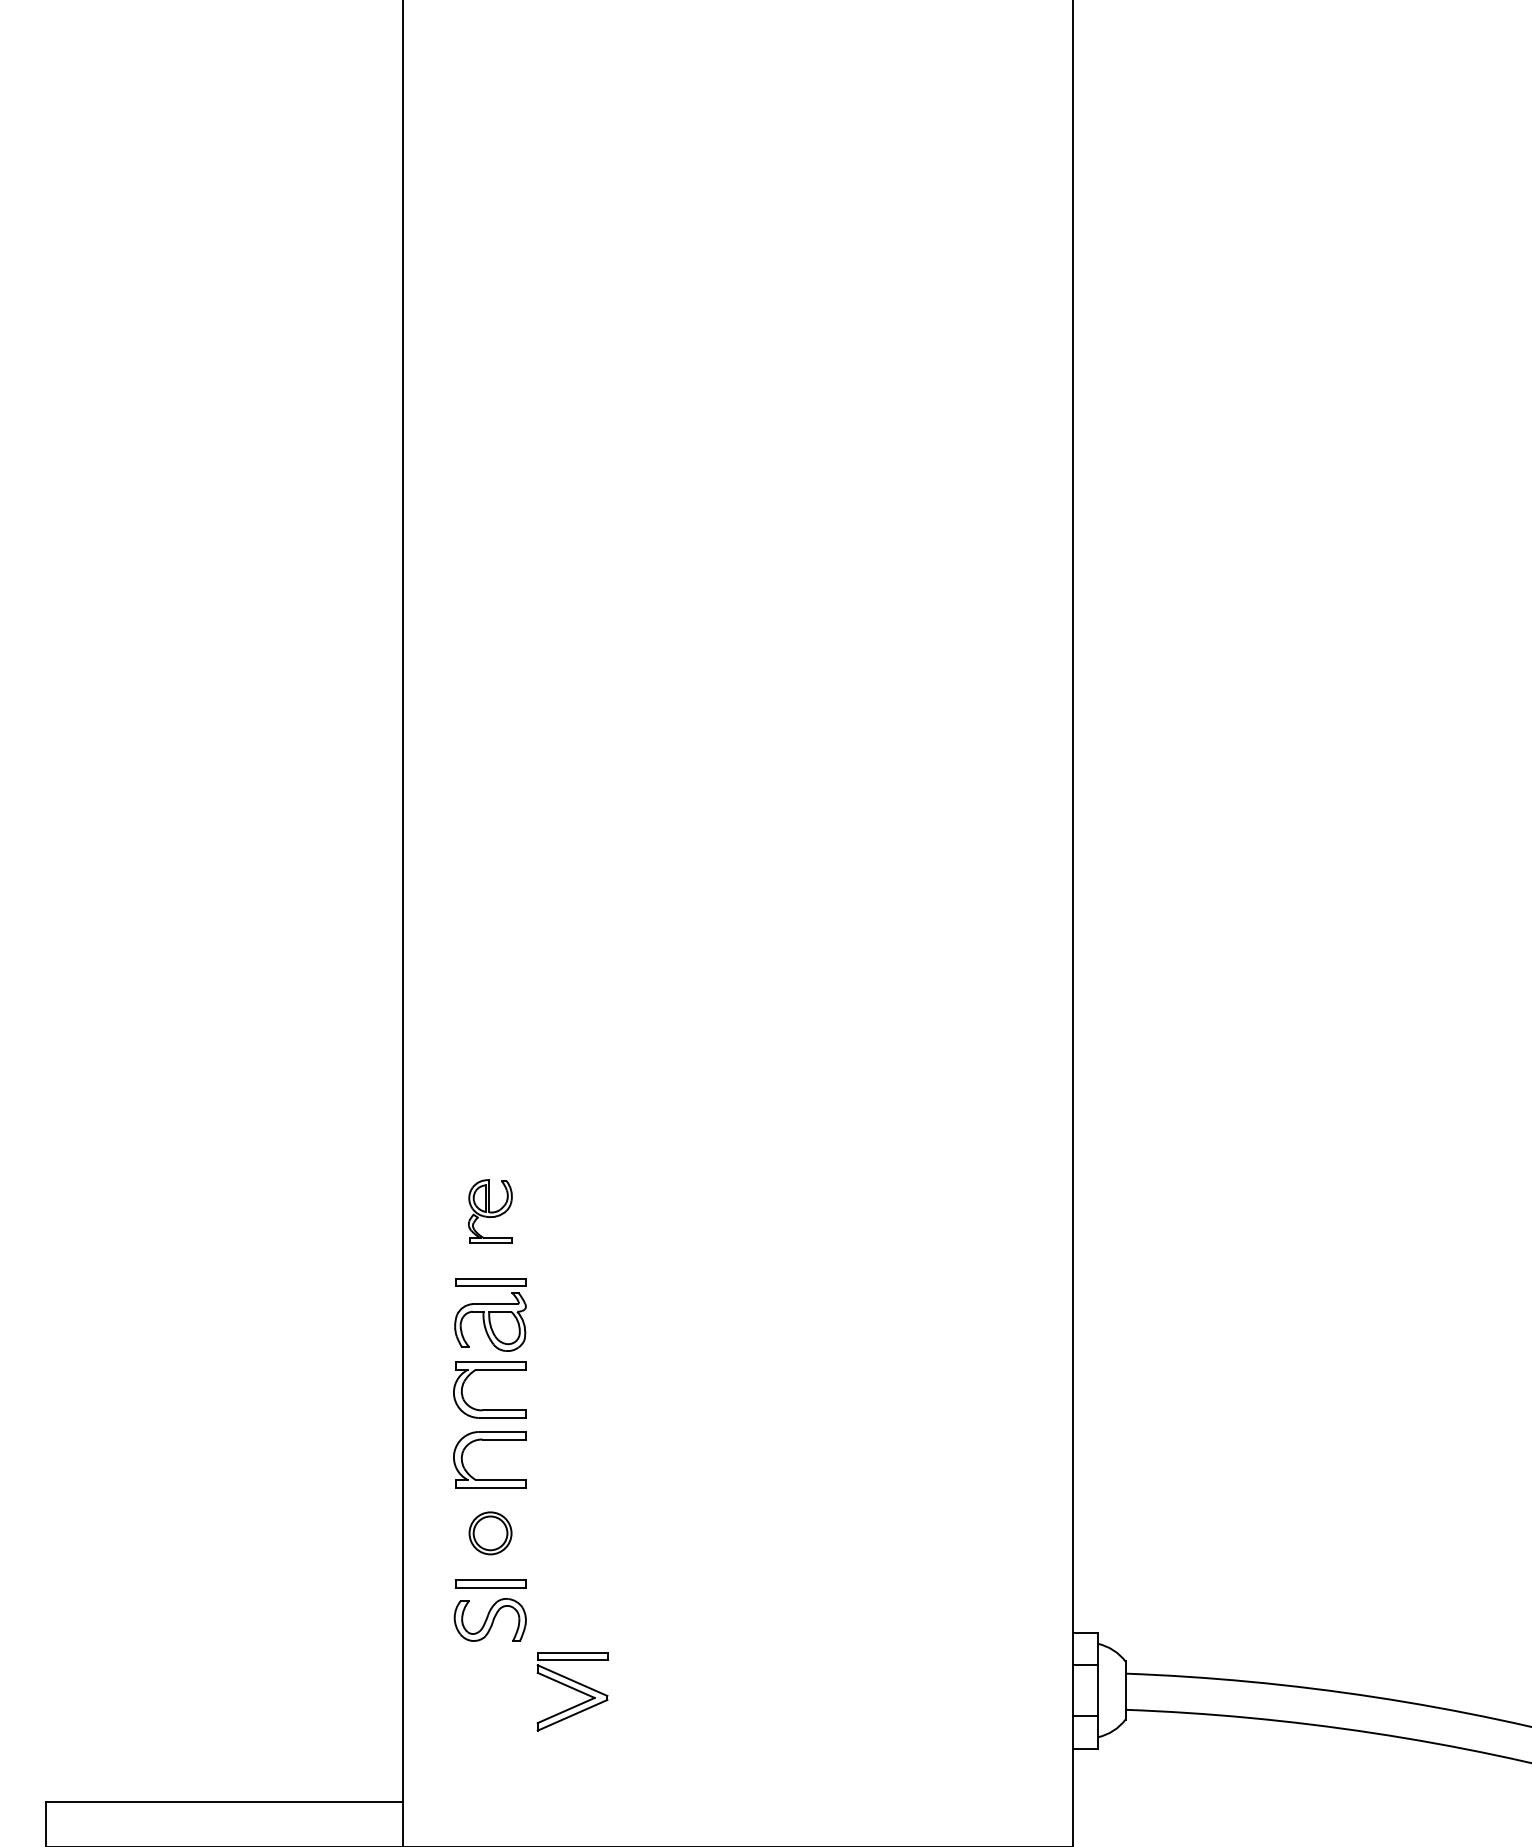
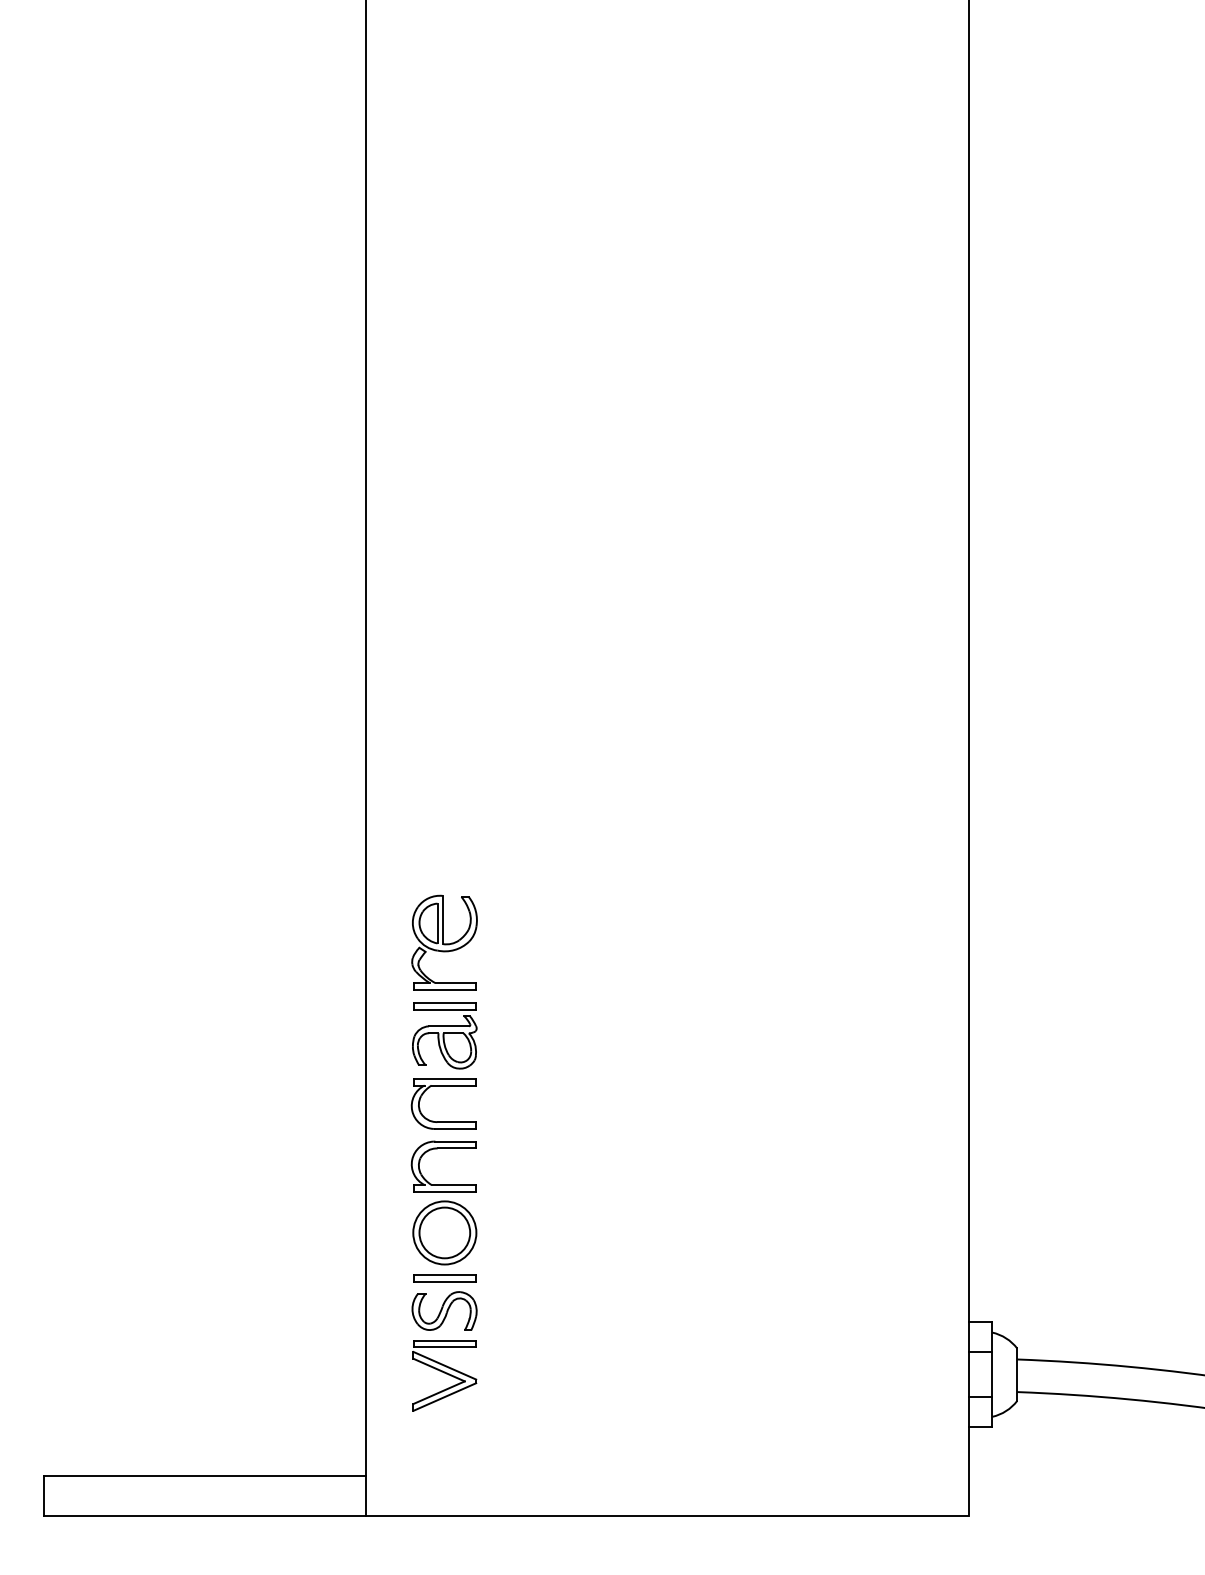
part: (490, 1211) -> (444, 942), size x1.67
part: (490, 1533) -> (444, 1233), size x1.67
part: (572, 1691) -> (444, 1375), moved

